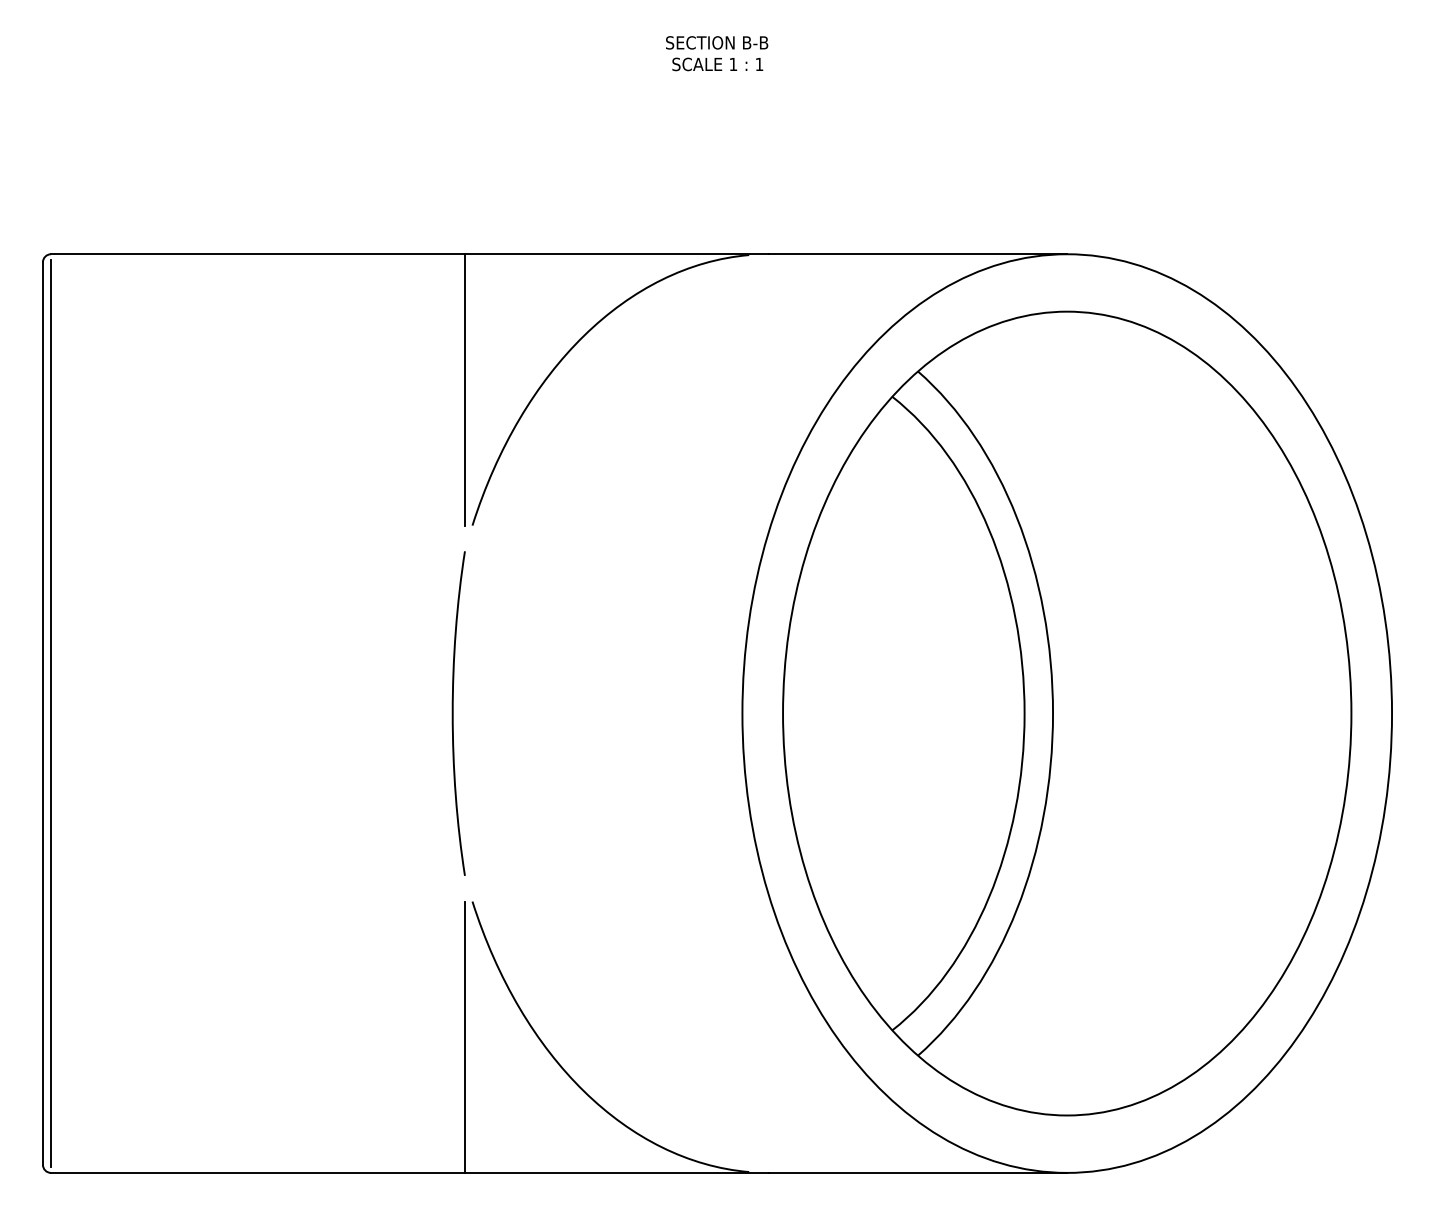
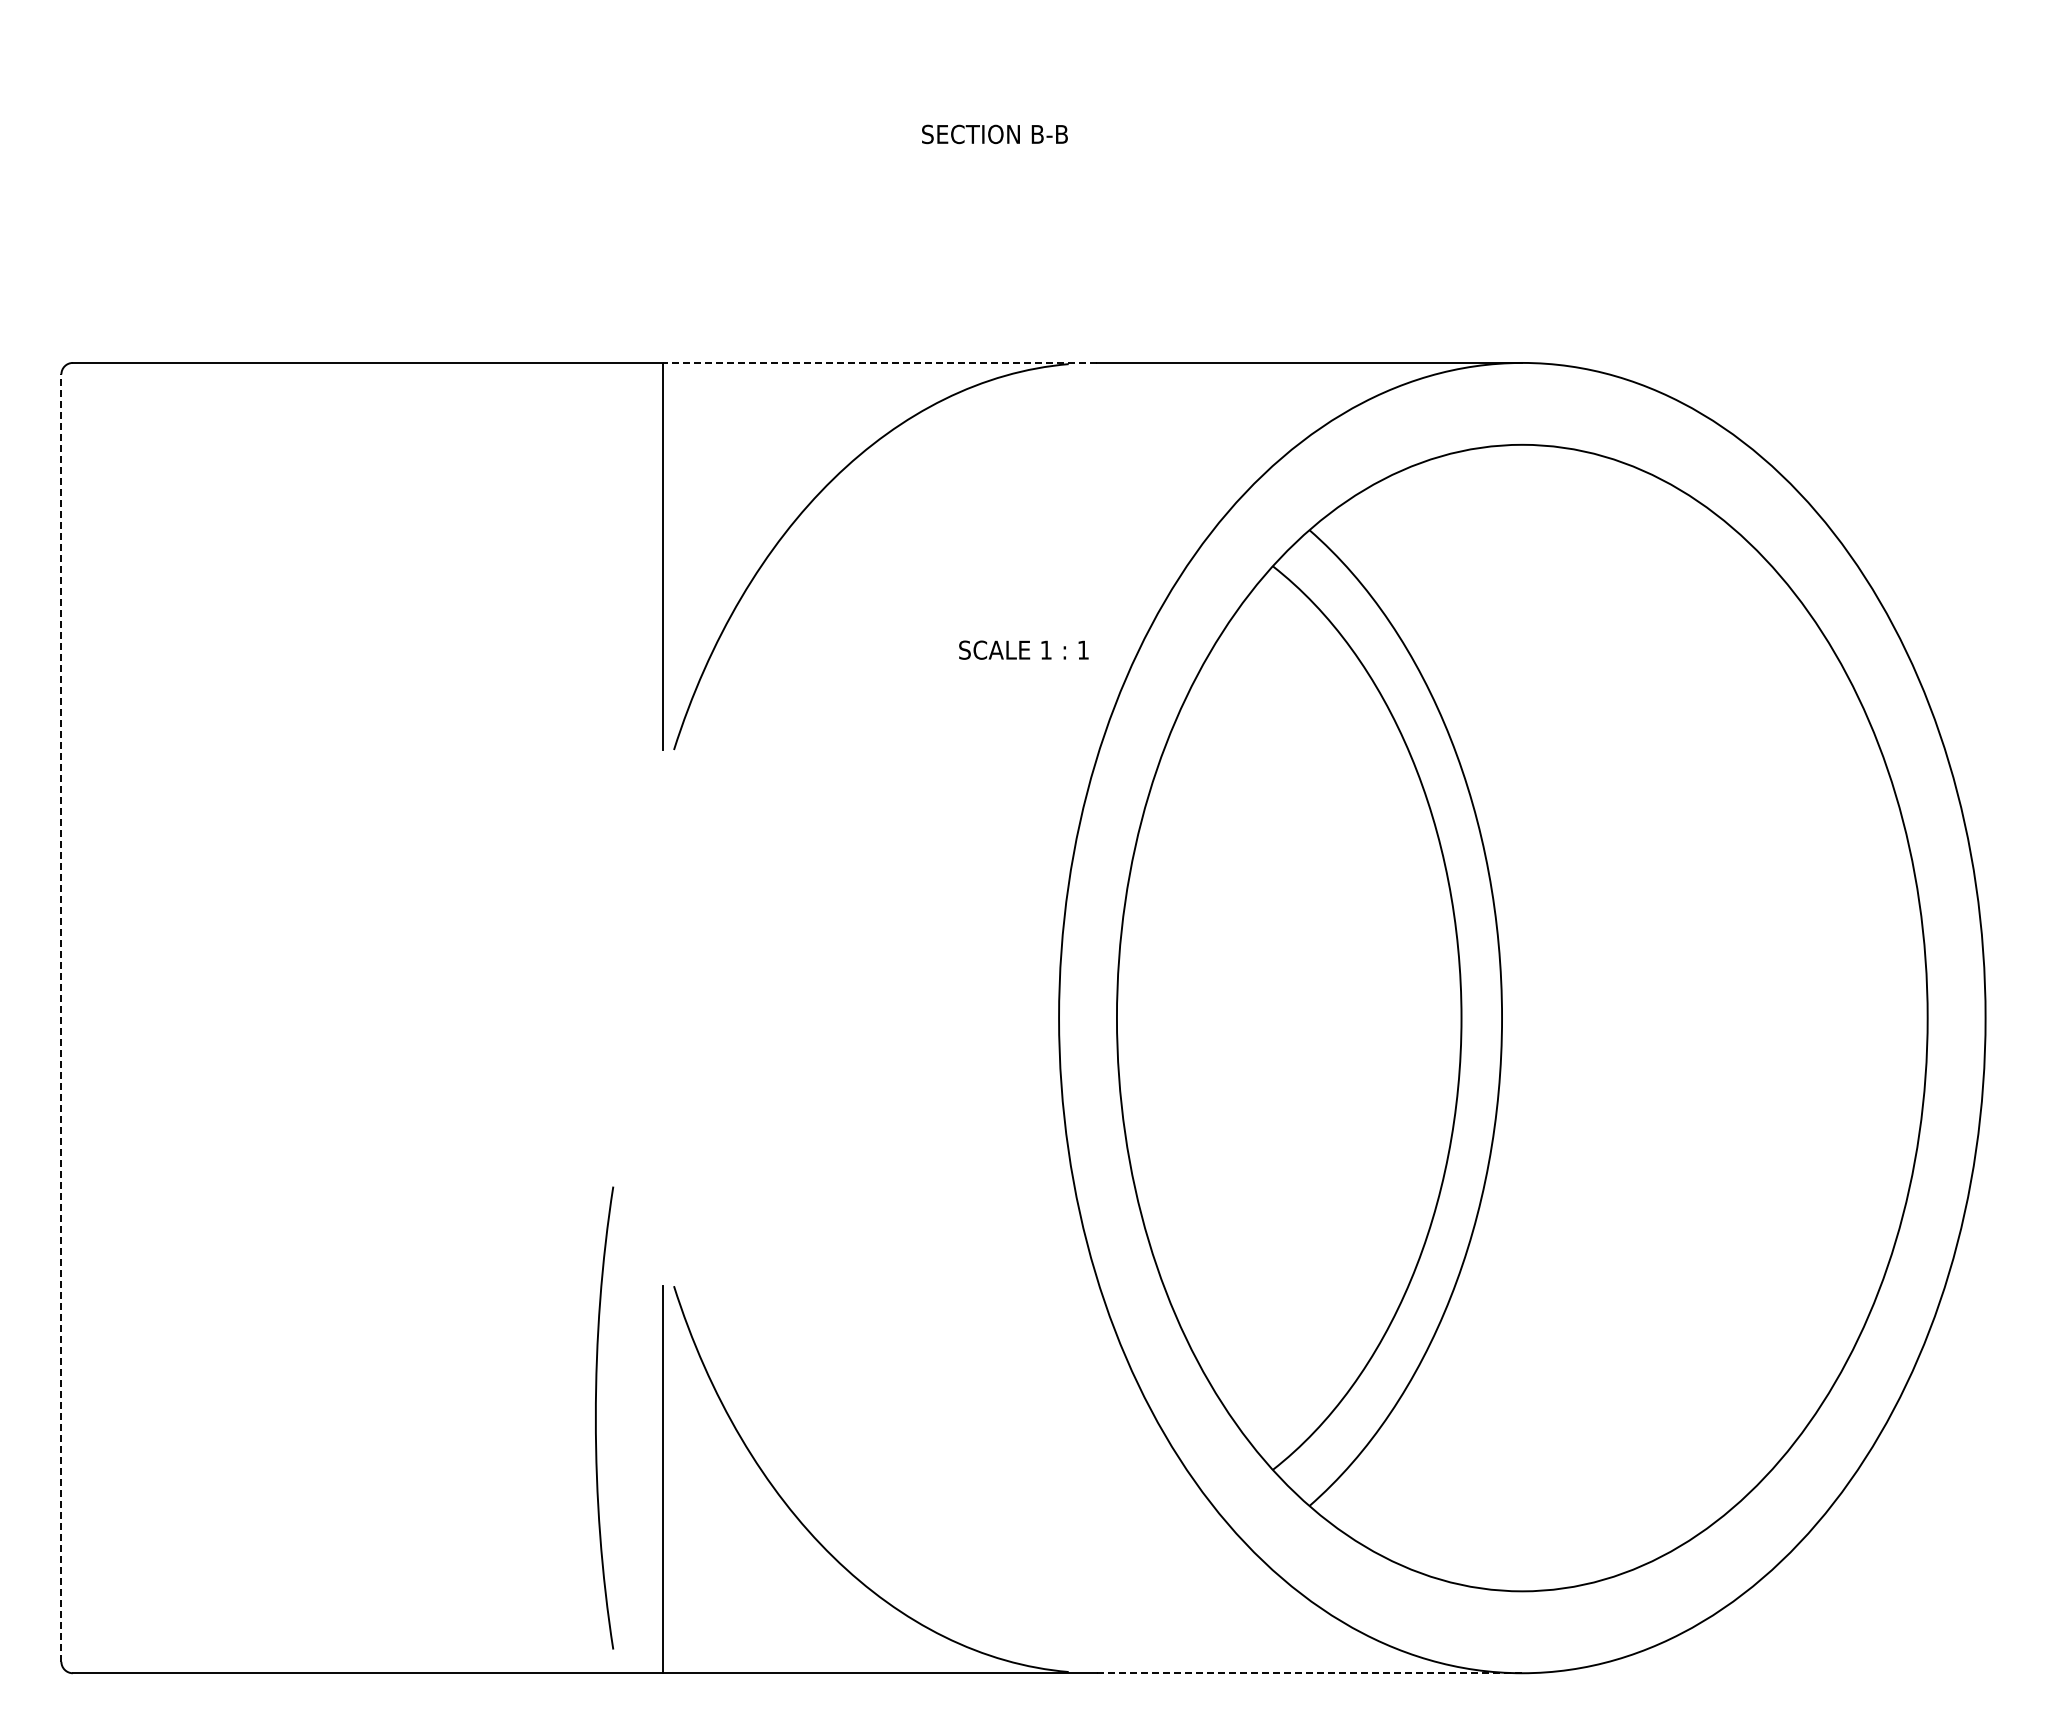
text: (716, 42) -> (994, 134), moved
text: (717, 63) -> (1023, 649), moved
line: (617, 253) -> (880, 362), solid -> dashed
line: (43, 713) -> (61, 1018), solid -> dashed
line: (50, 713) -> (72, 1018), removed
curve: (453, 713) -> (596, 1417), moved
line: (918, 1173) -> (1309, 1673), solid -> dashed

